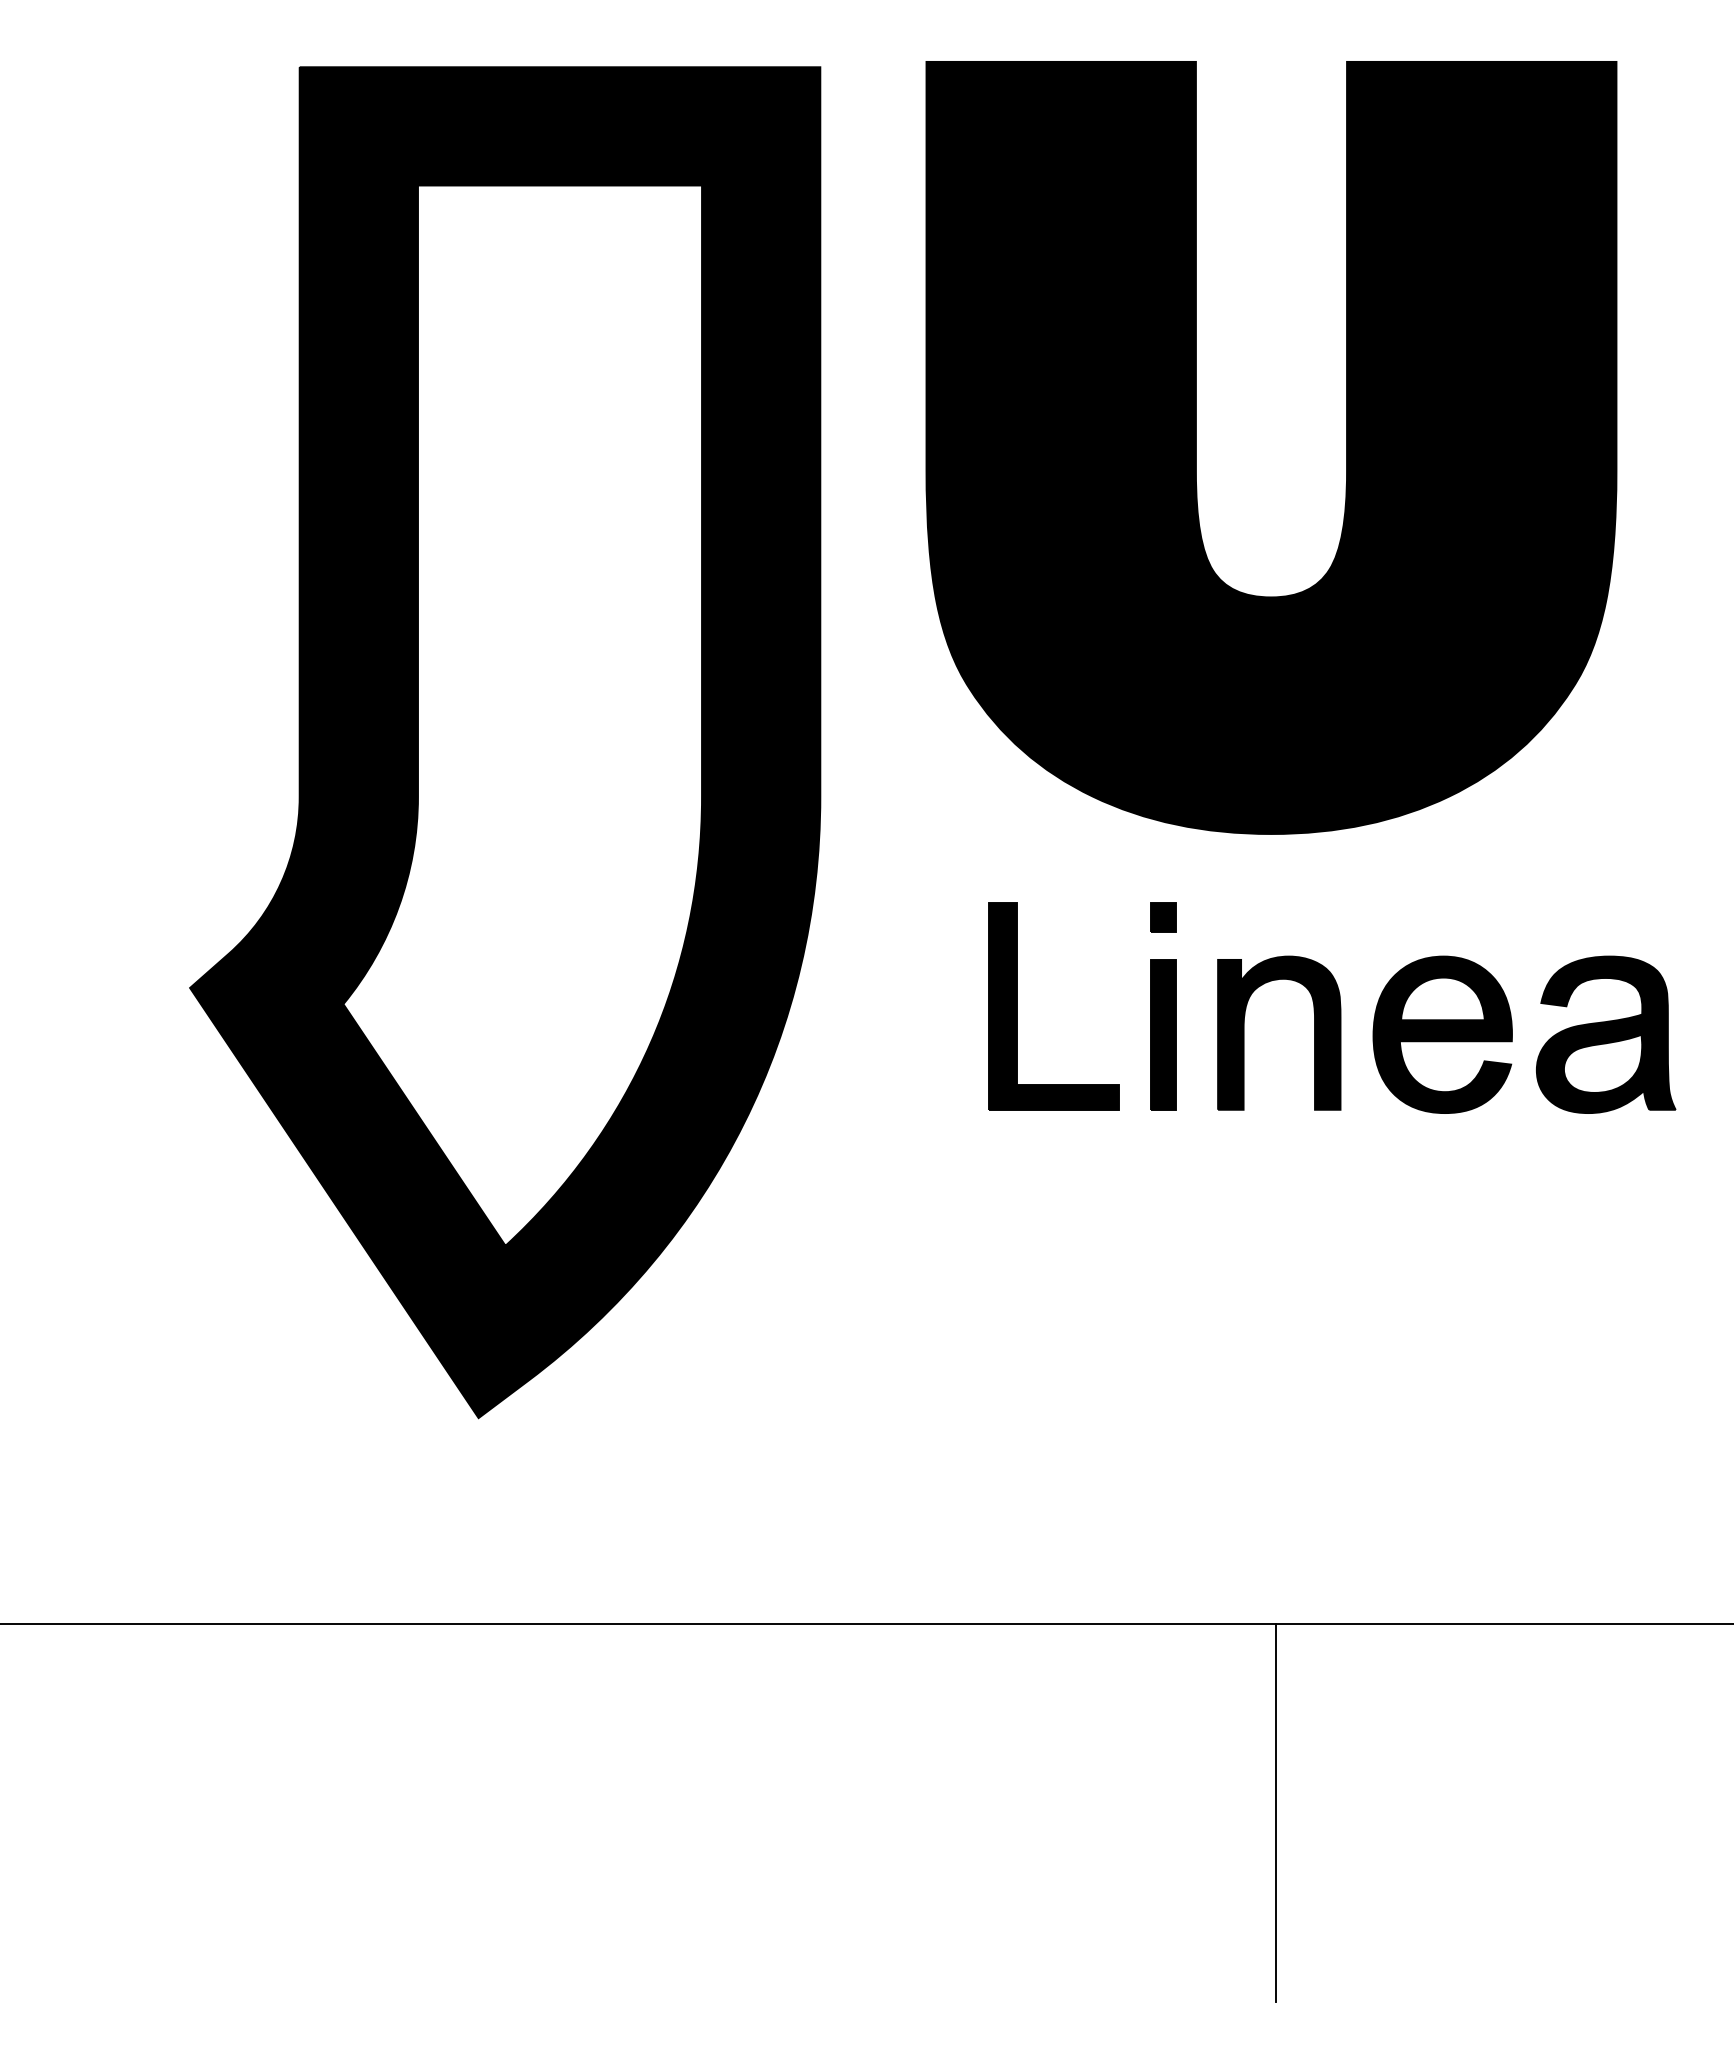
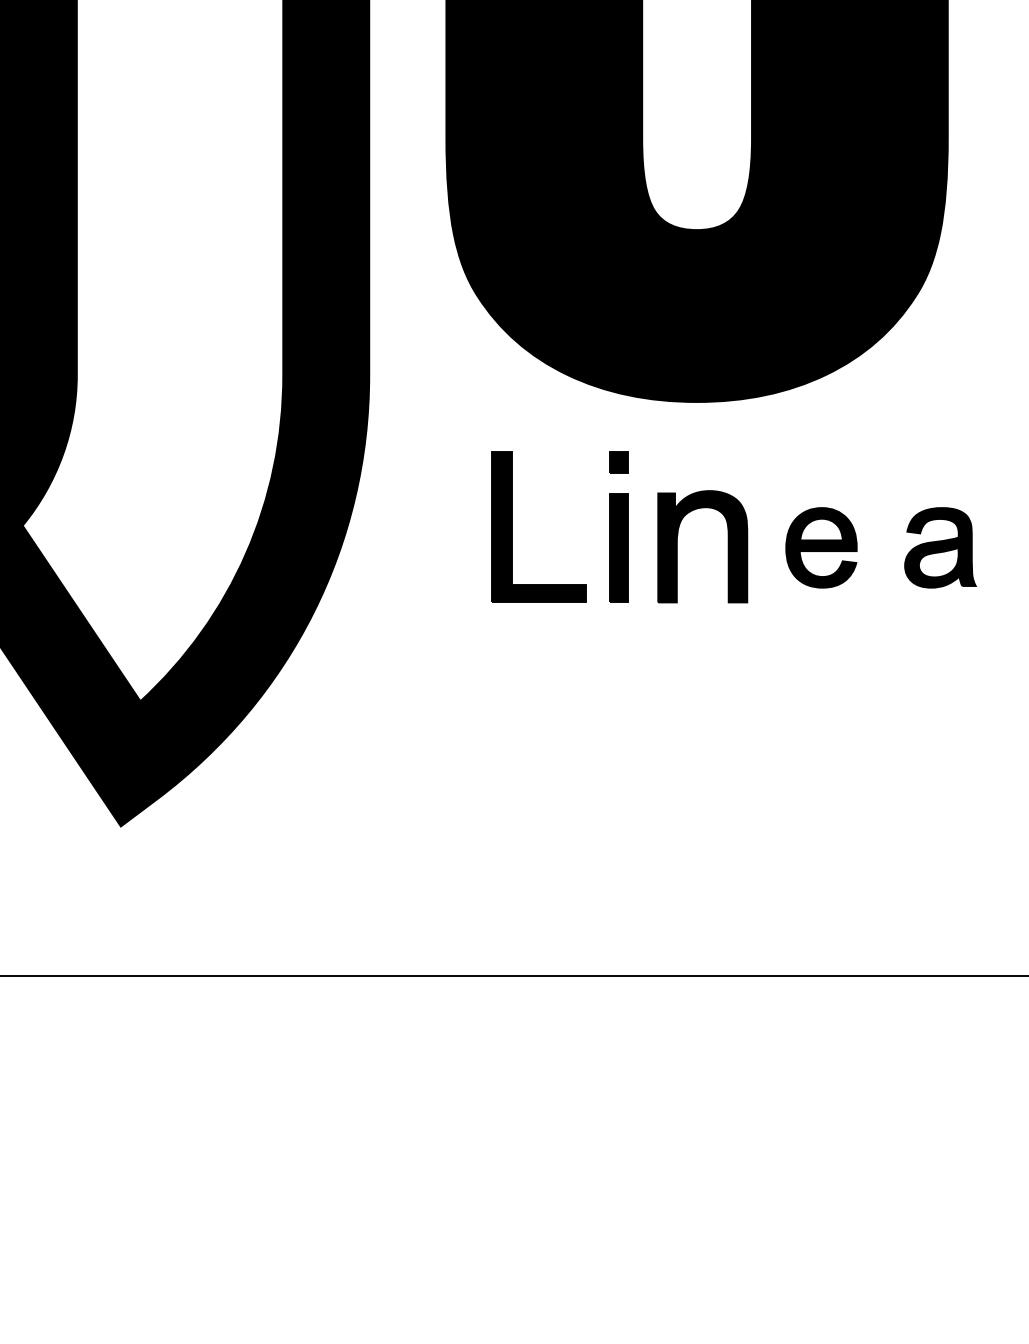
part: (1442, 1034) -> (821, 547), size x0.7
part: (1606, 1034) -> (940, 547), size x0.7
line: (1276, 1813) -> (700, 1113), removed

